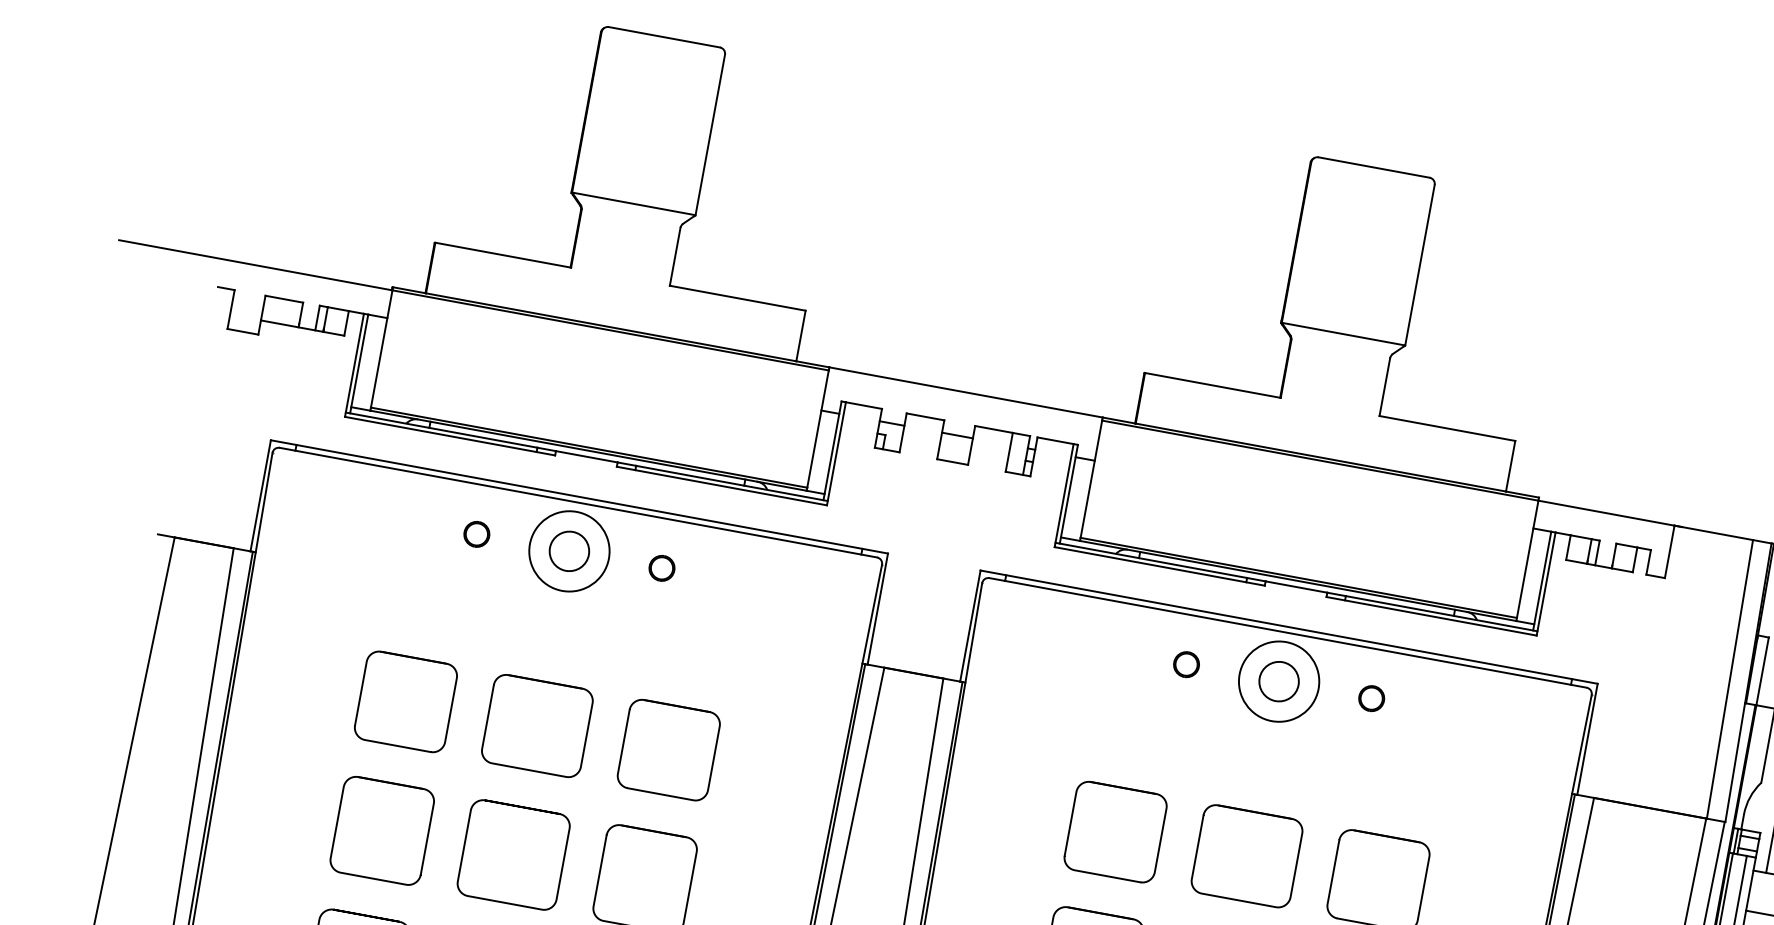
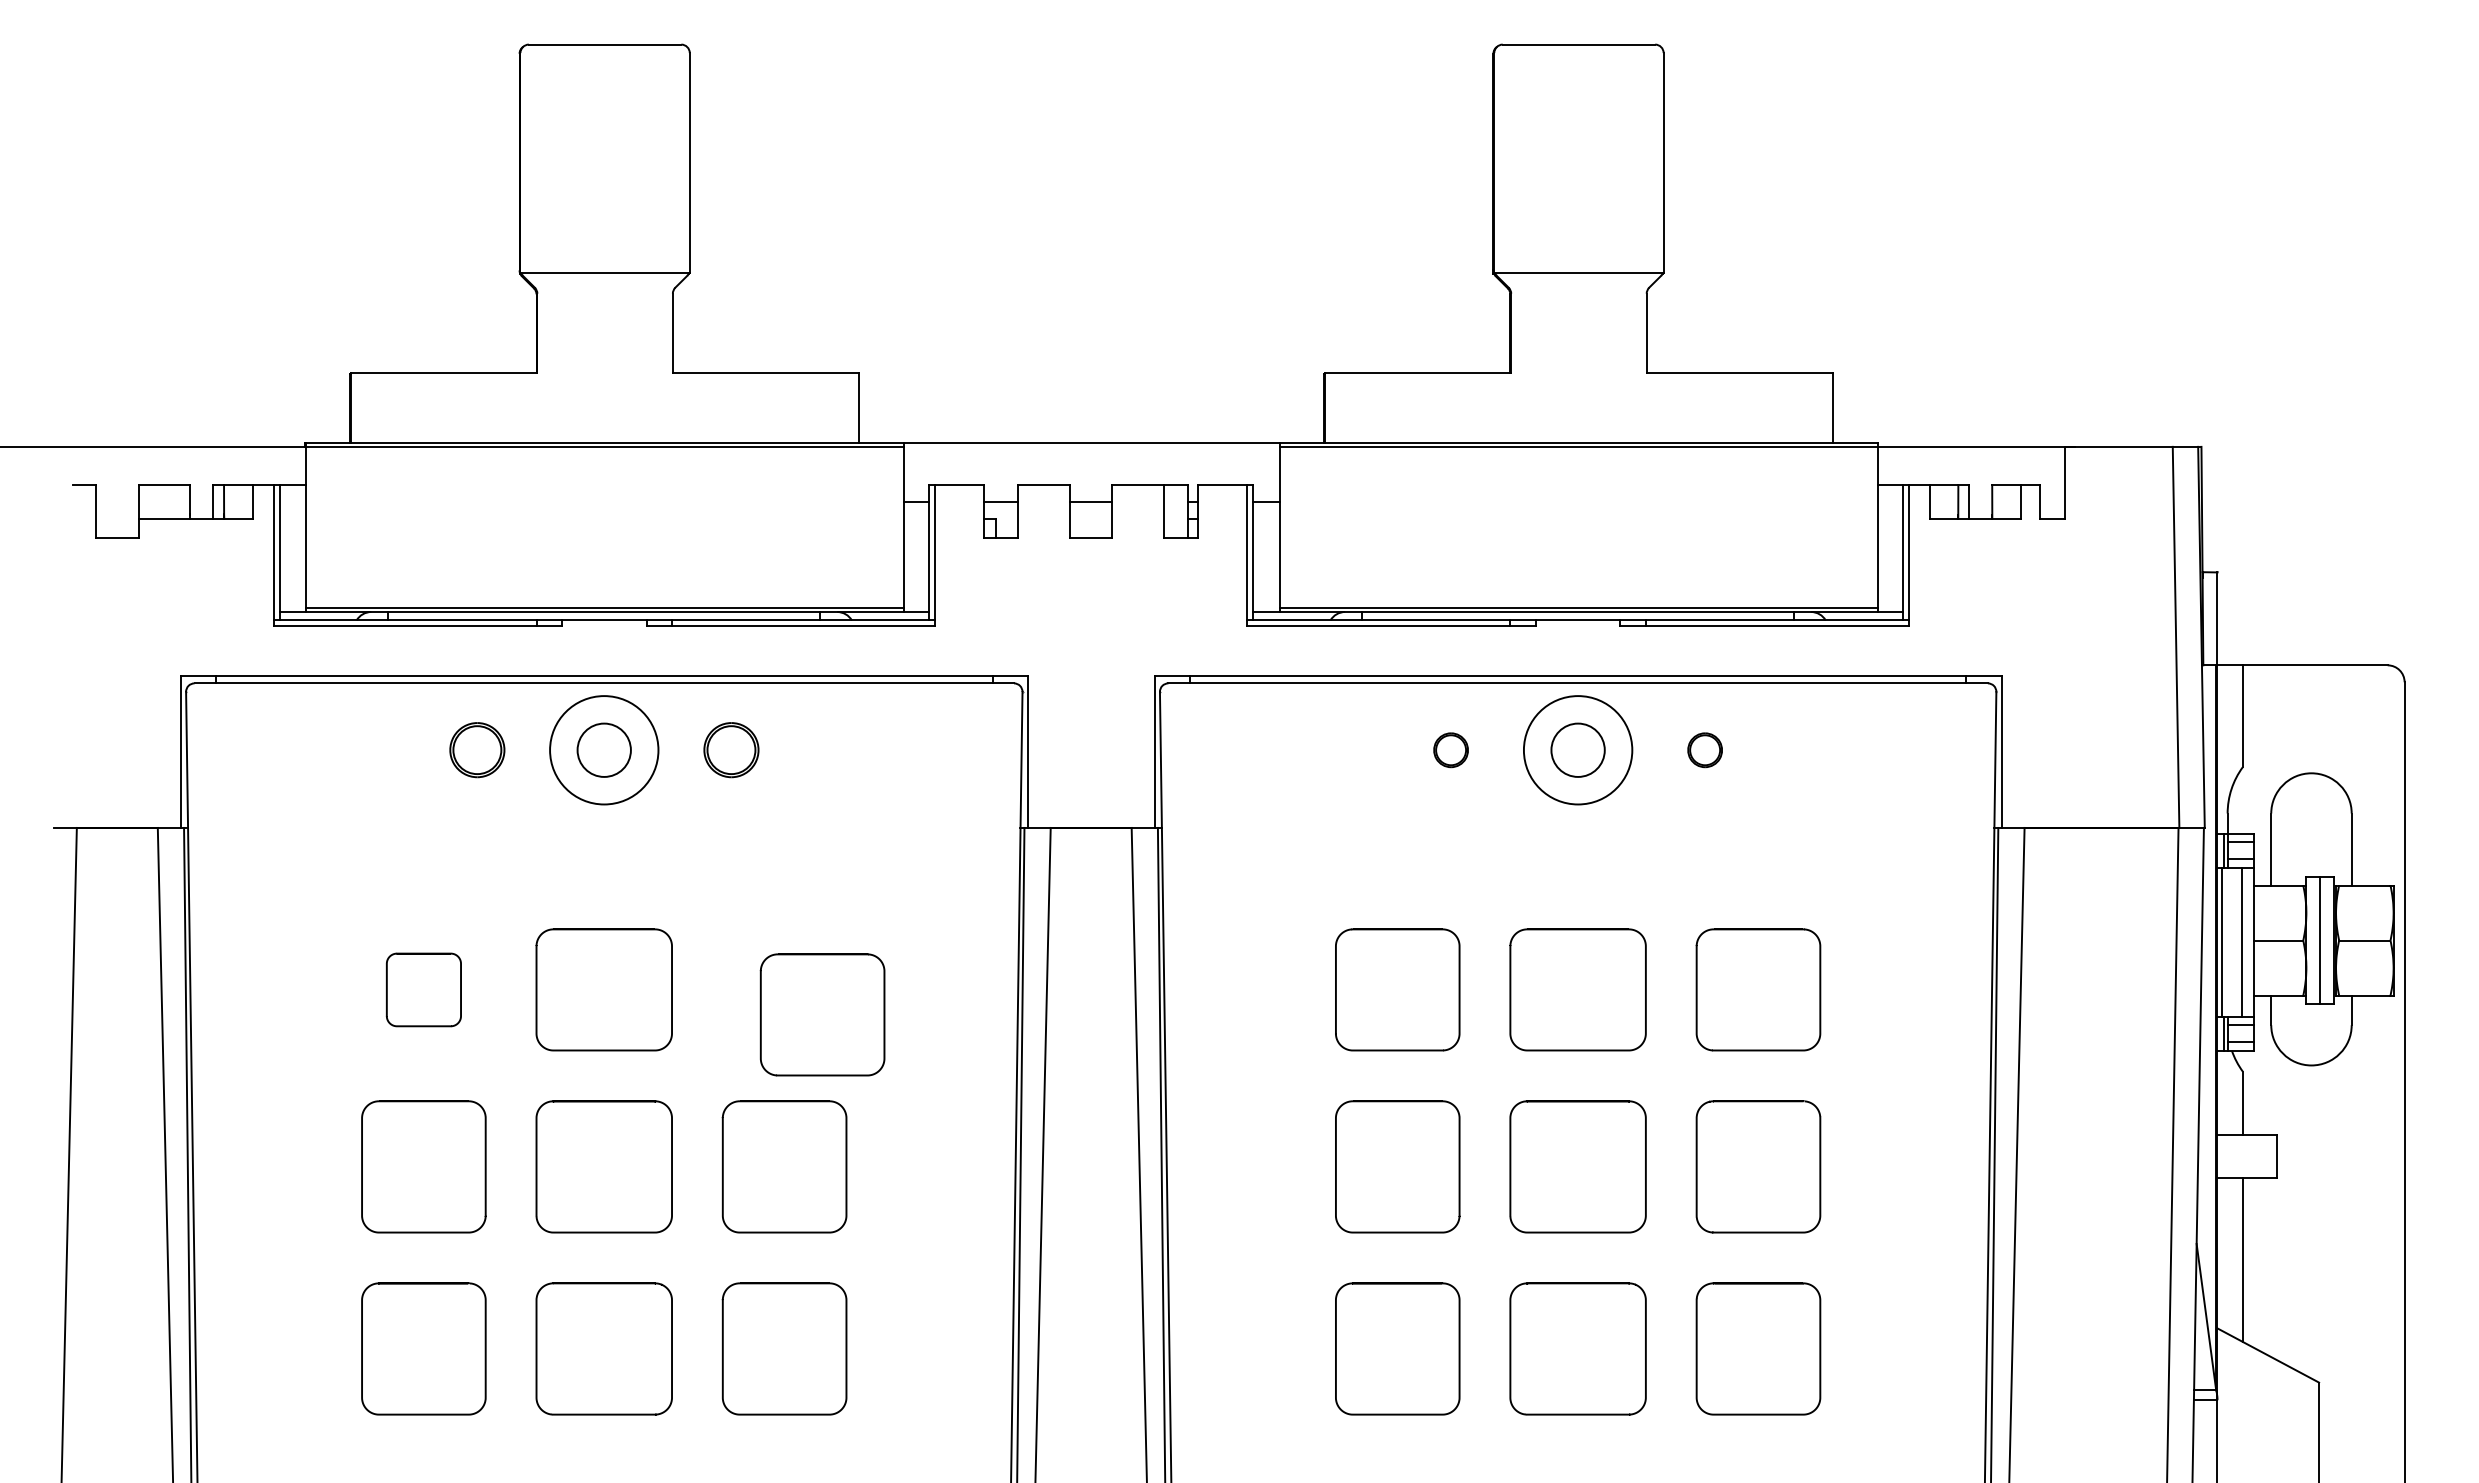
part: (476, 534) -> (476, 750), size x1.6
part: (661, 568) -> (730, 750), size x1.6
part: (405, 701) -> (423, 989), size x0.6
part: (668, 749) -> (822, 1014), moved

